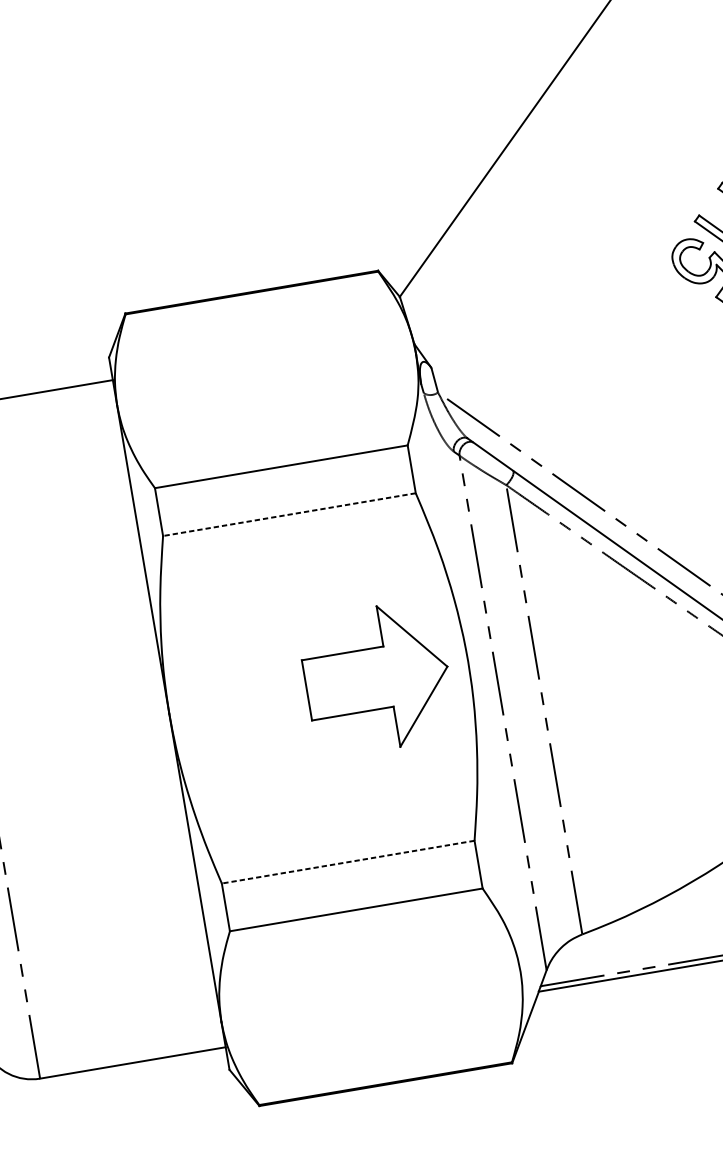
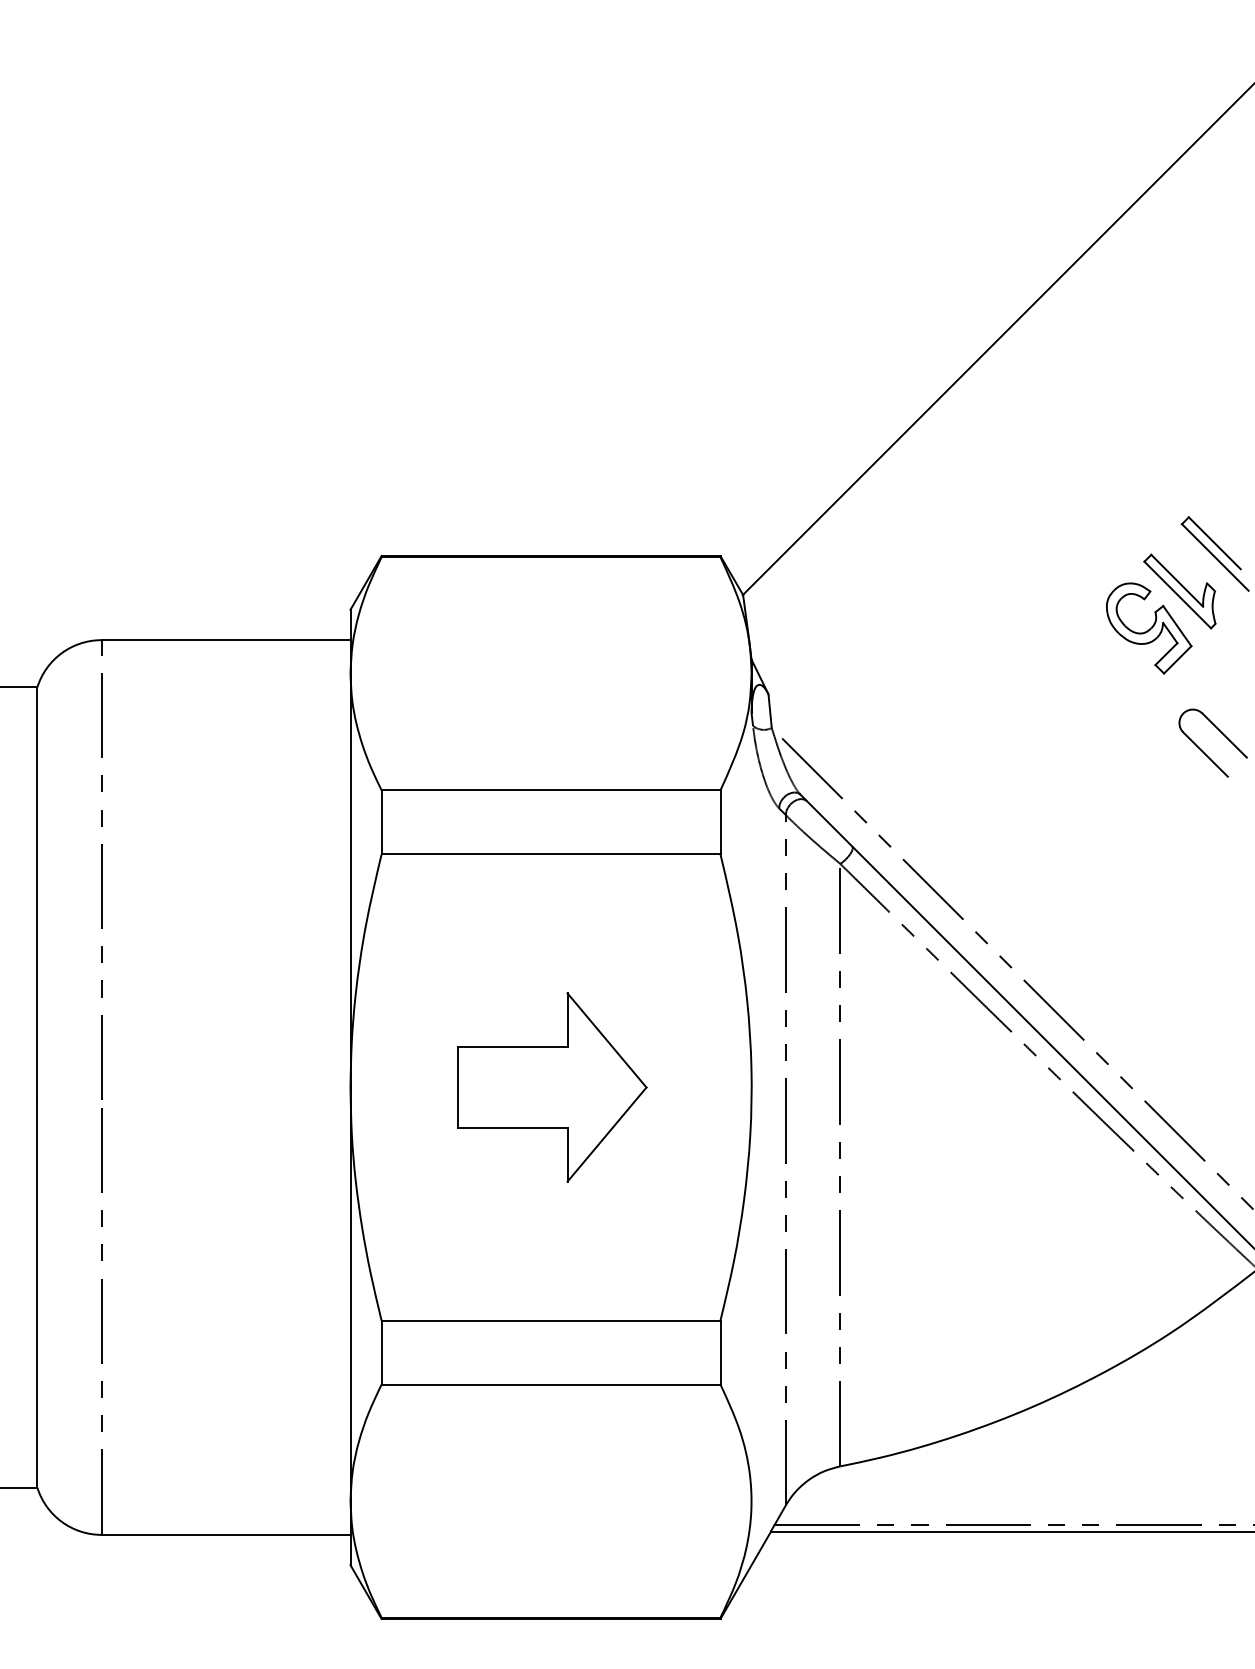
line: (289, 514) -> (550, 854), dashed -> solid
part: (377, 678) -> (552, 1087), moved
line: (347, 862) -> (550, 1320), dashed -> solid

